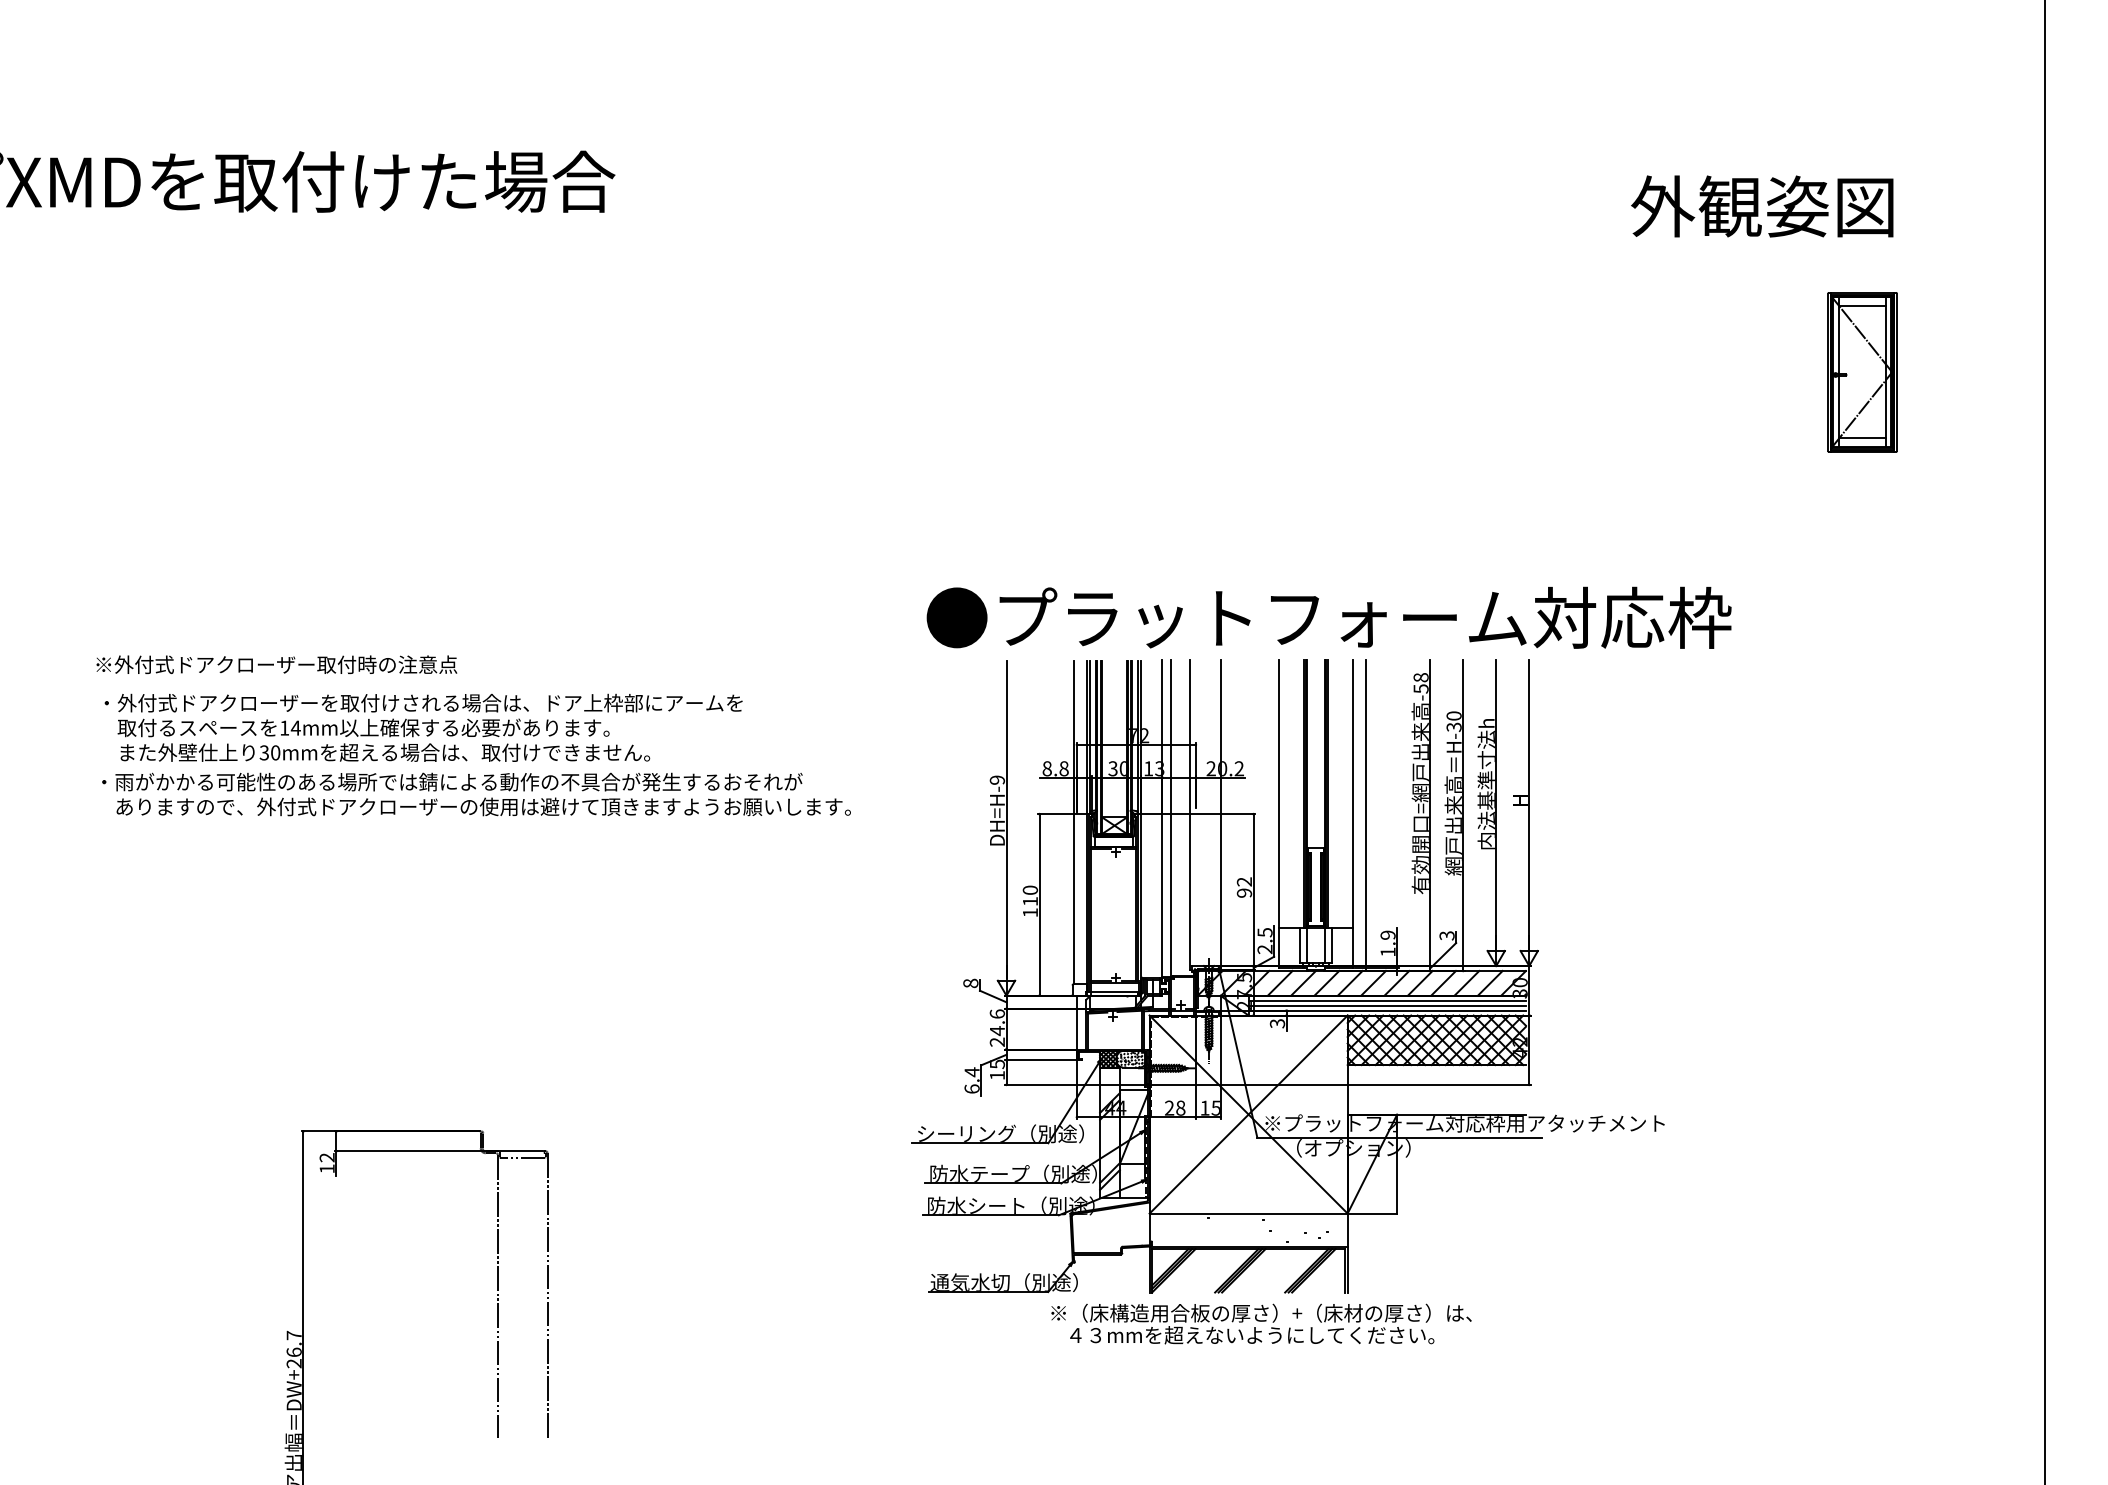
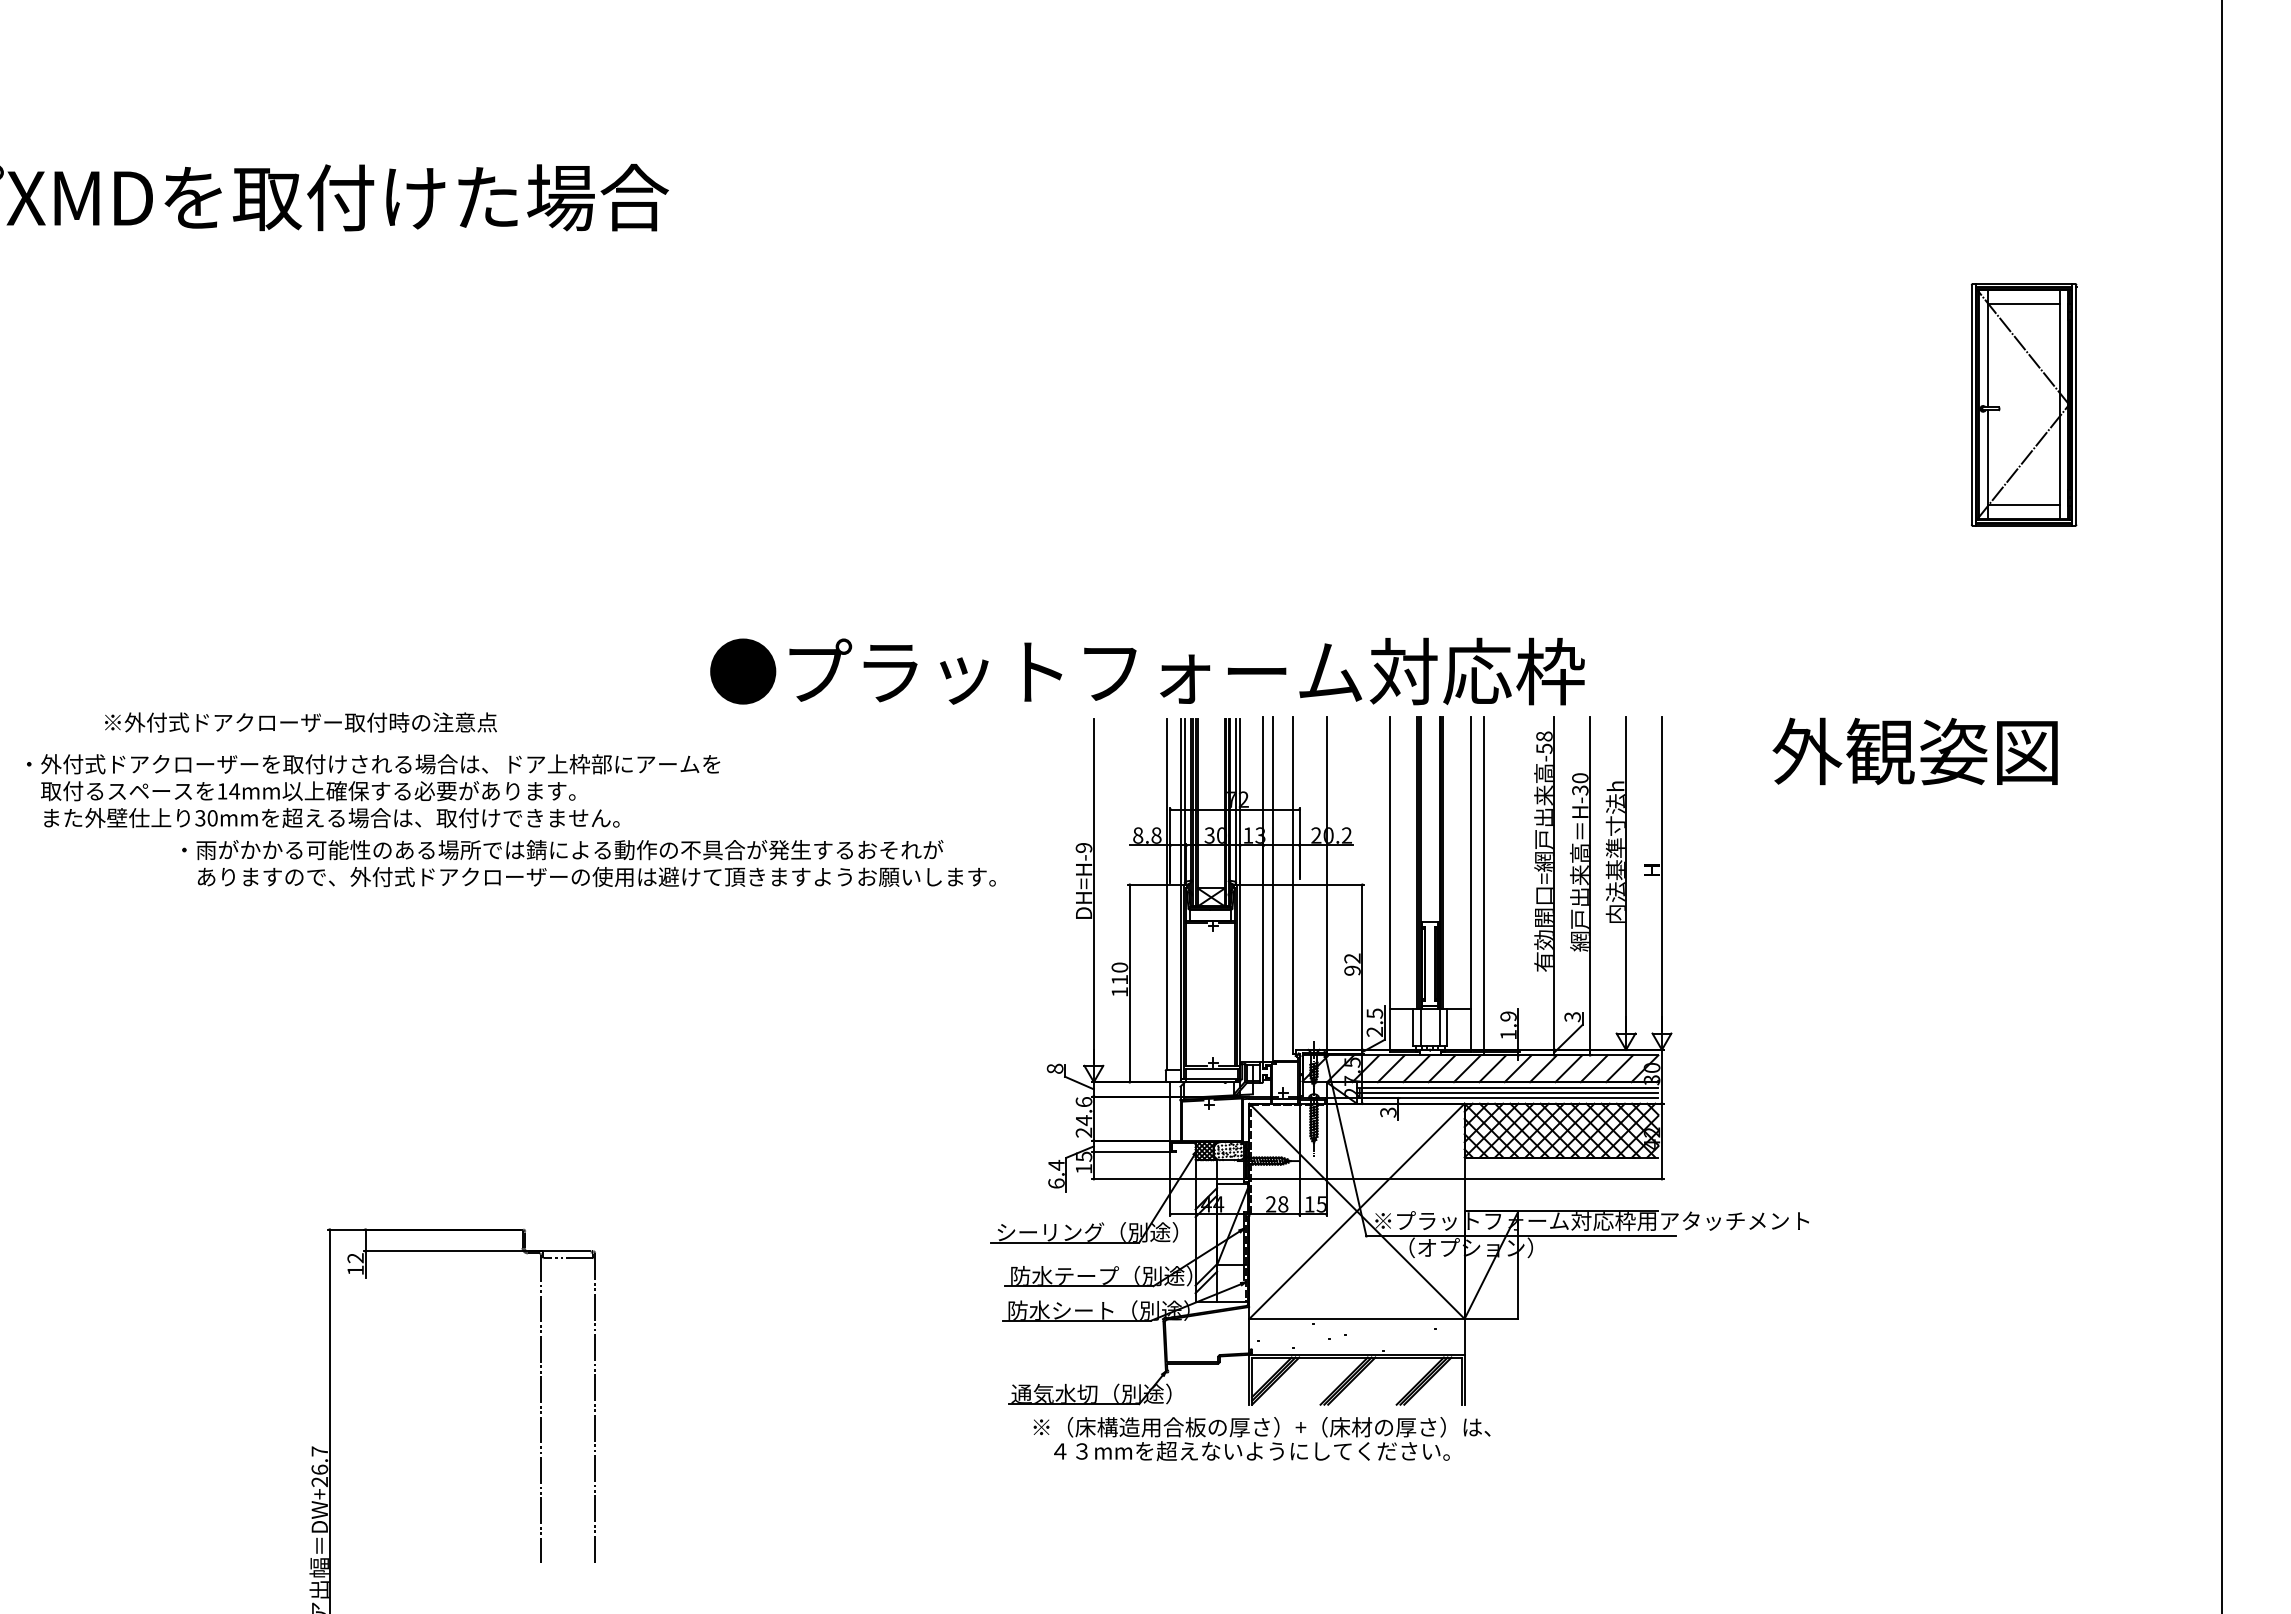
text: (1761, 206) -> (1914, 751), moved
part: (1862, 372) -> (2024, 404), size x1.4
text: (1329, 617) -> (1147, 671), moved
text: (423, 728) -> (373, 791), moved
text: (476, 794) -> (588, 863), moved
text: (1261, 1324) -> (1261, 1439), moved

